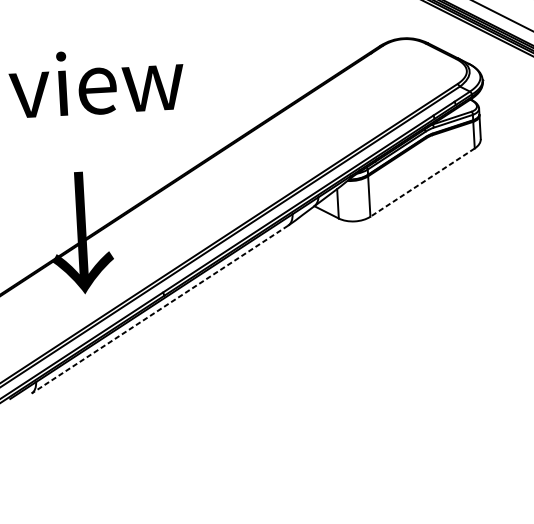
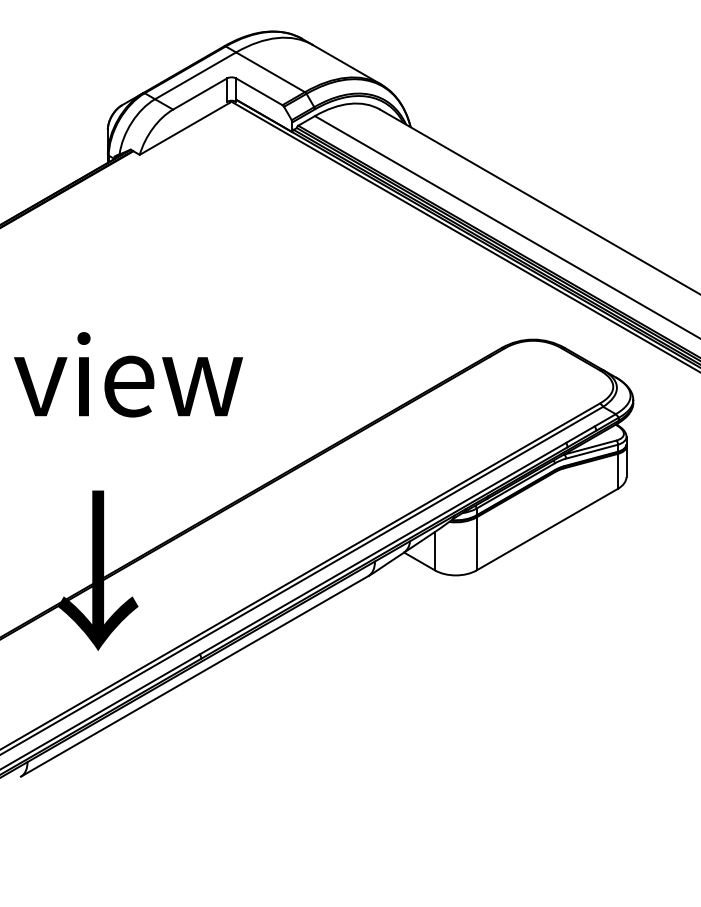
line: (422, 182) -> (547, 529), dashed -> solid
line: (159, 309) -> (194, 676), dashed -> solid

